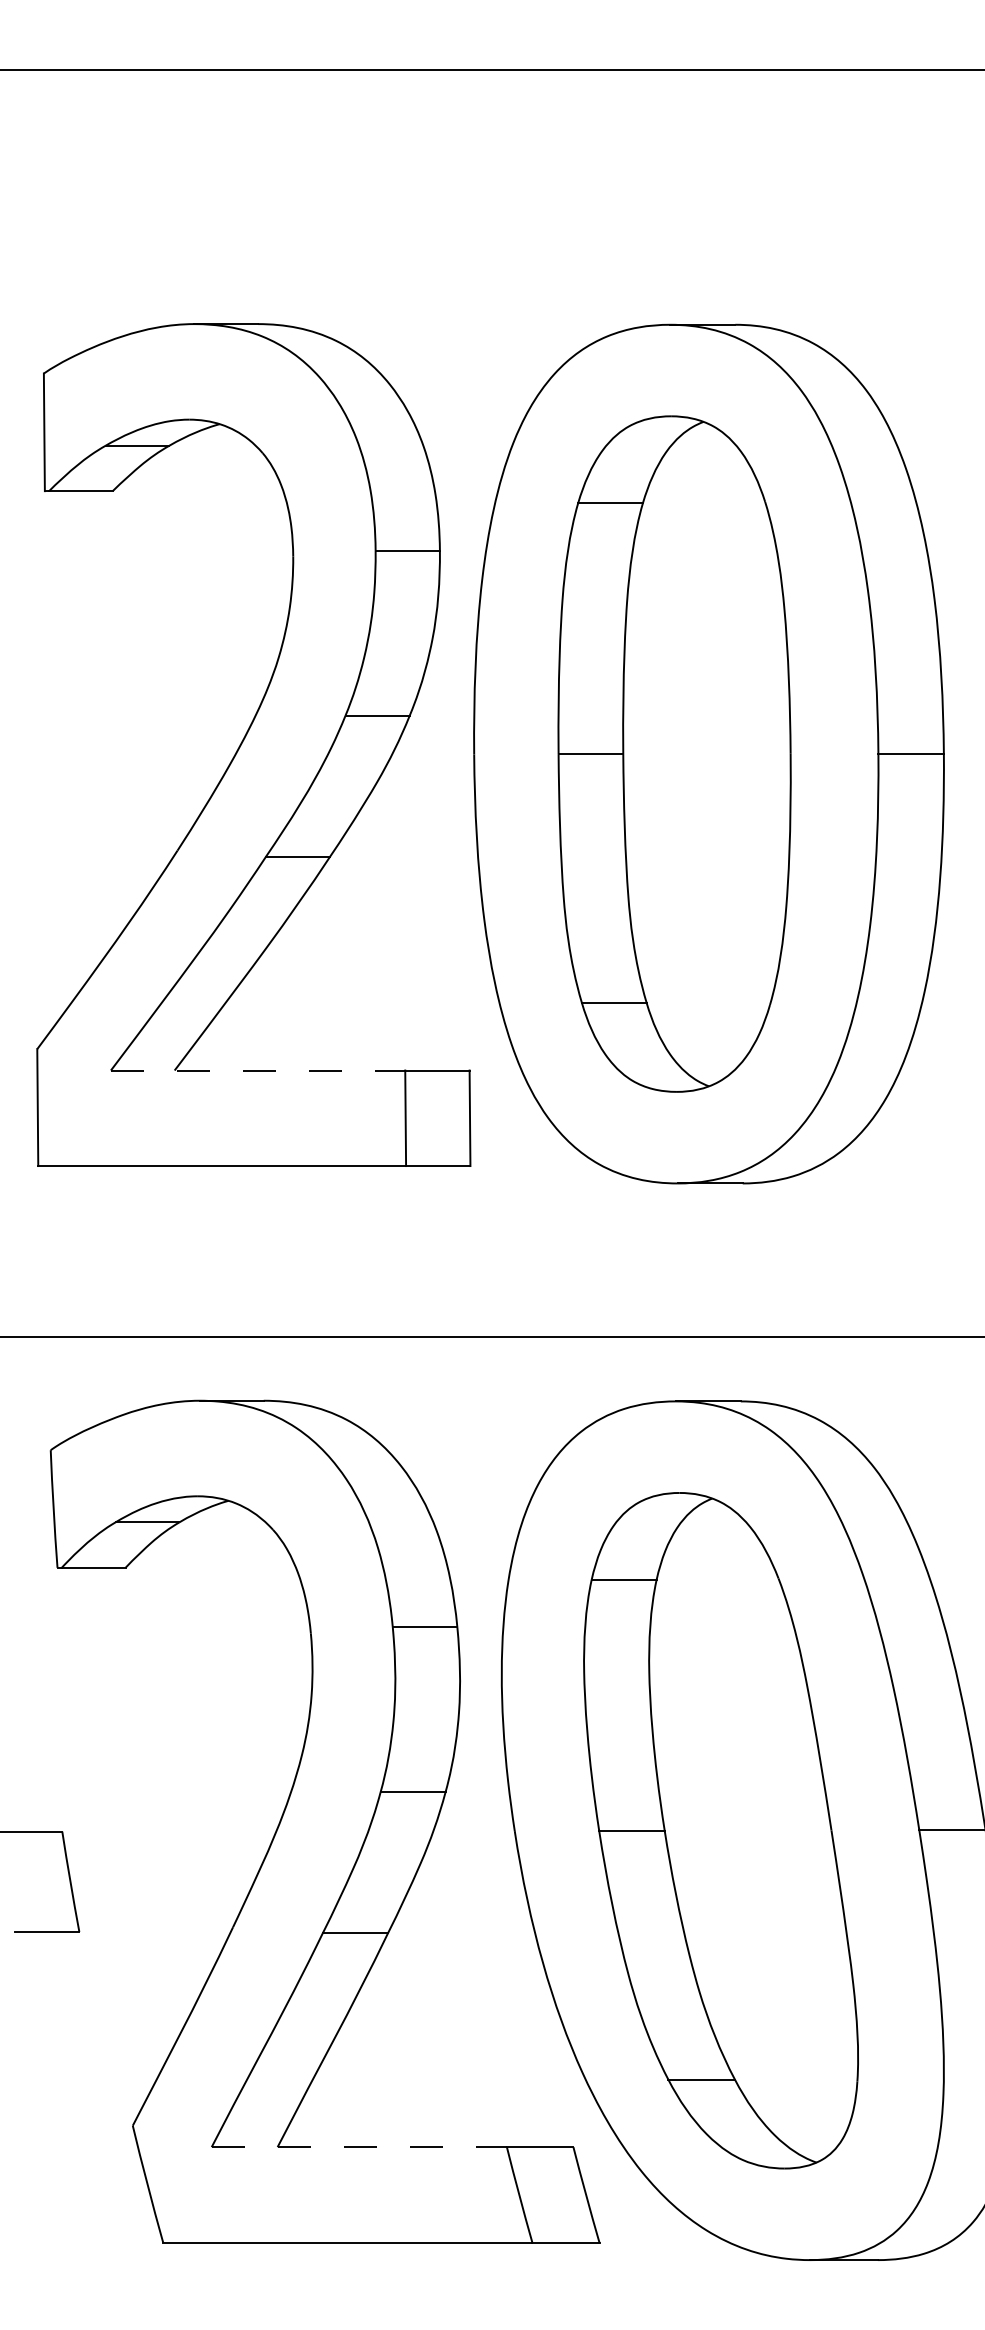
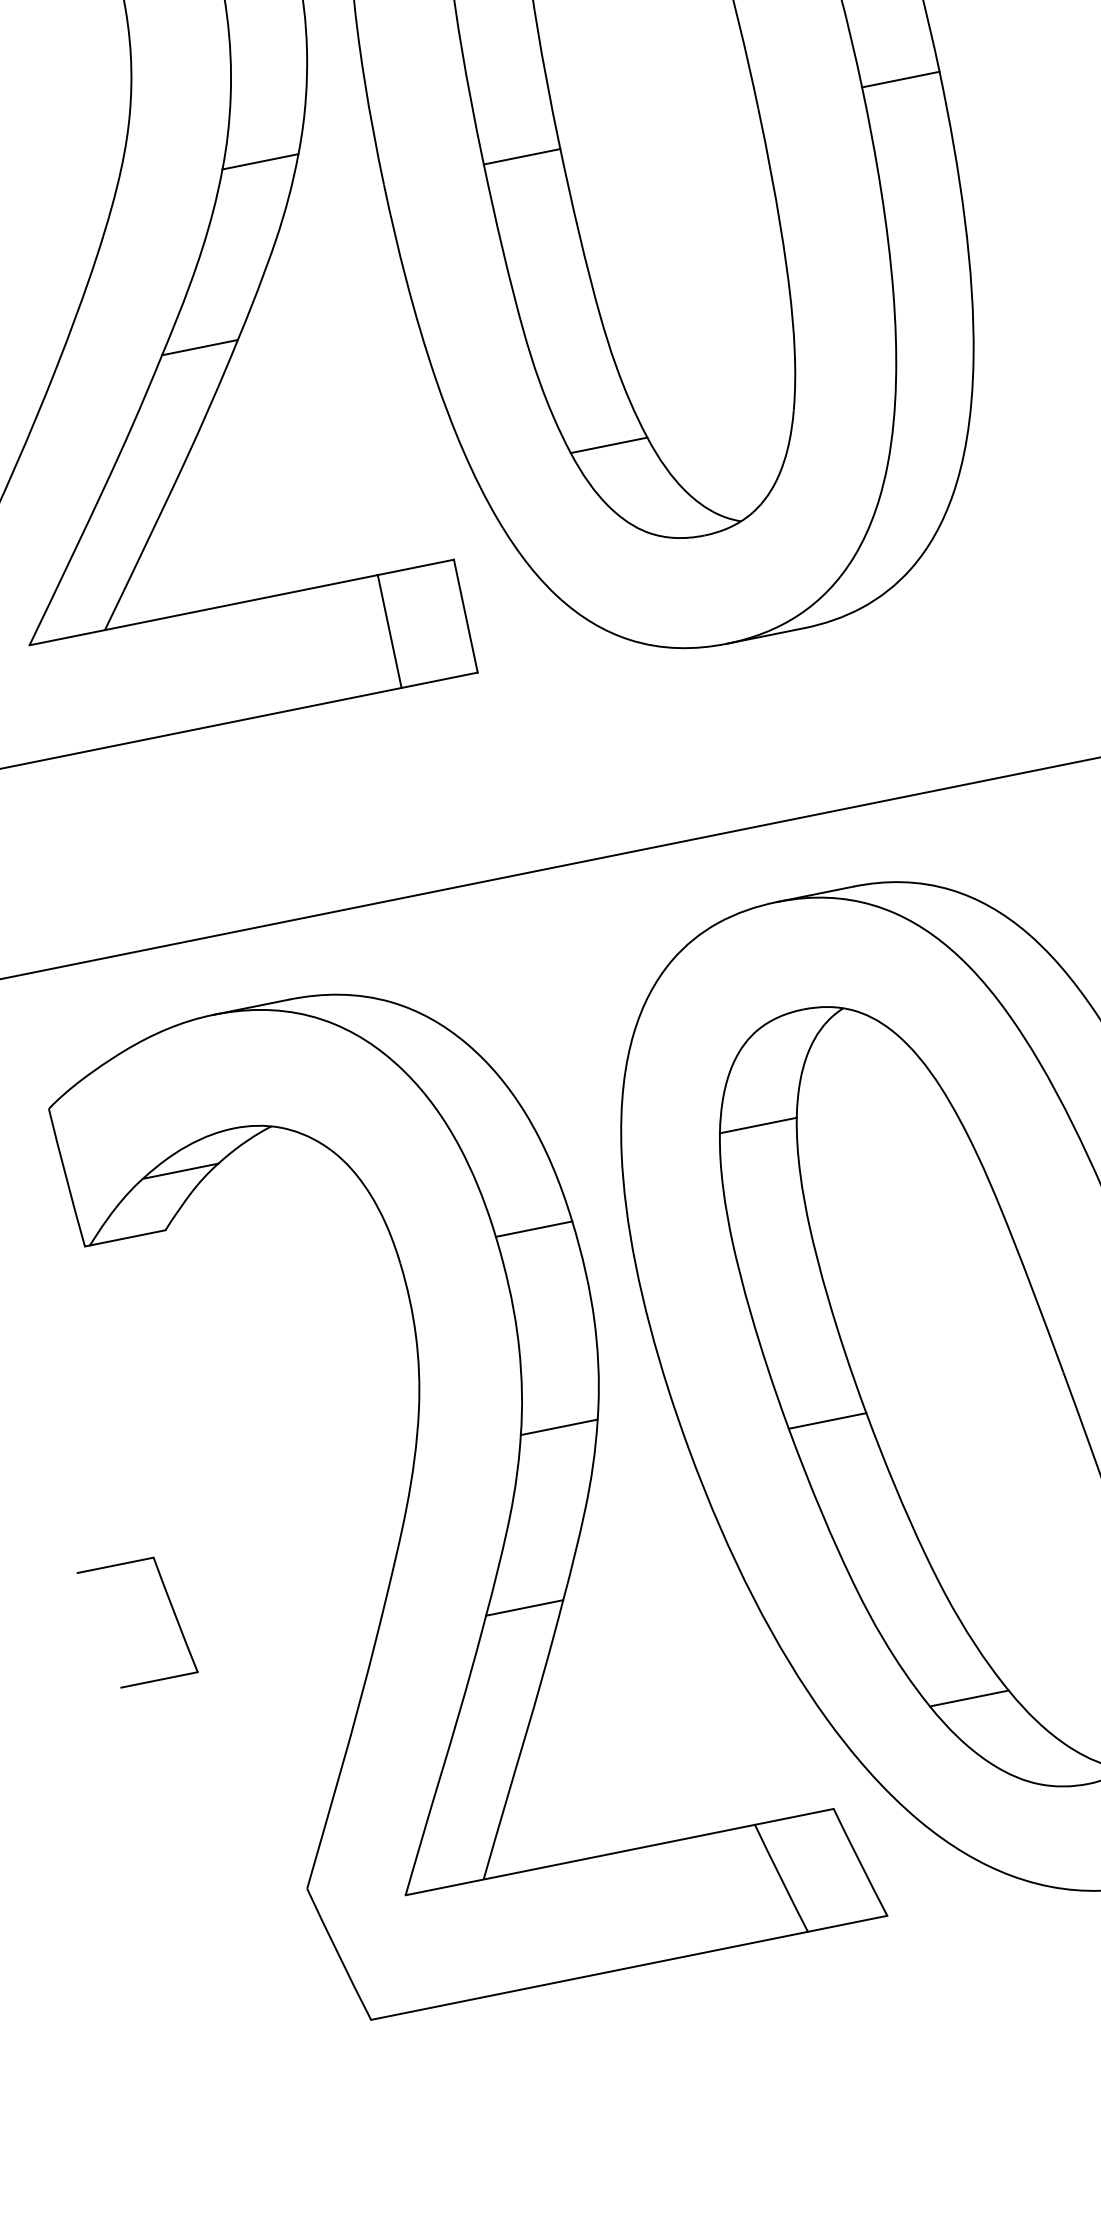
line: (258, 1070) -> (204, 610), dashed -> solid
line: (359, 2147) -> (580, 1860), dashed -> solid

